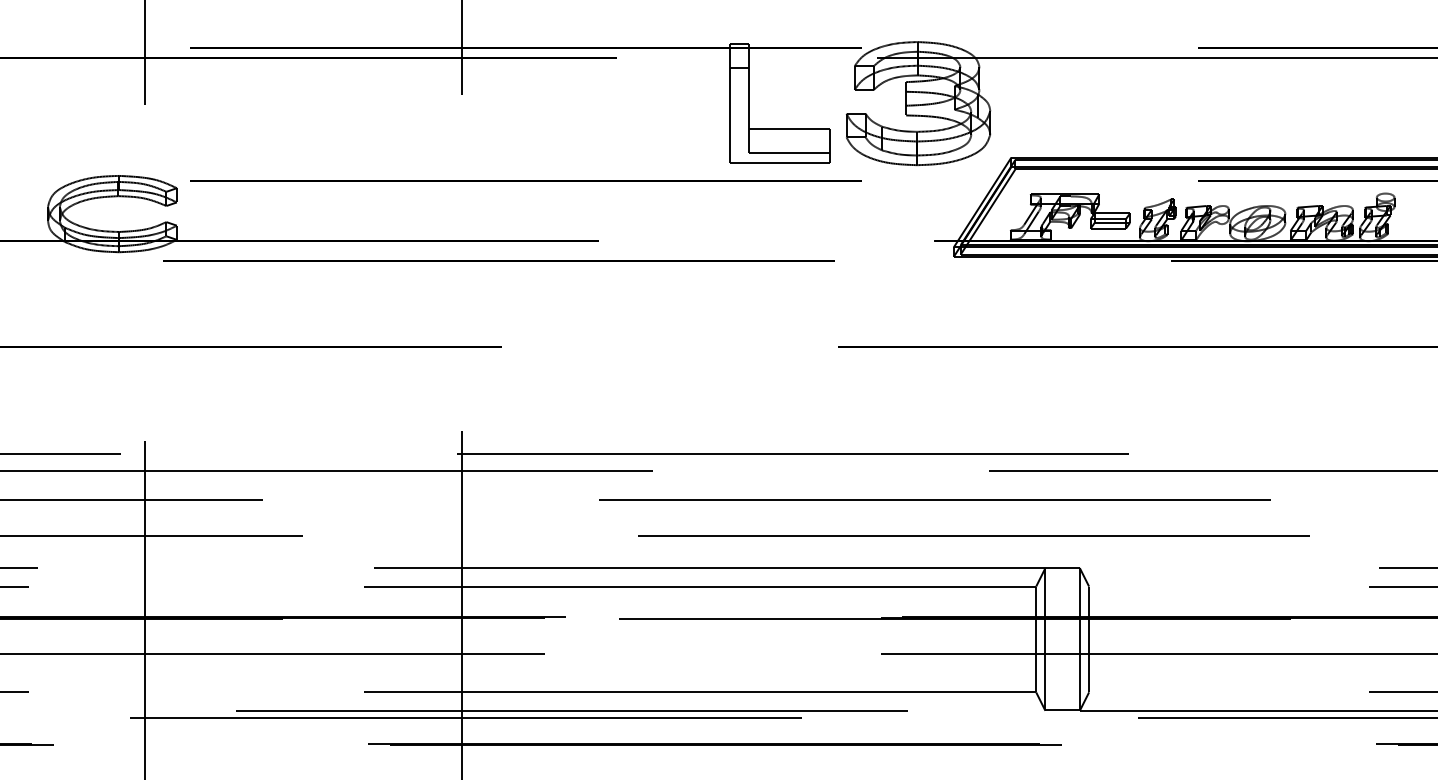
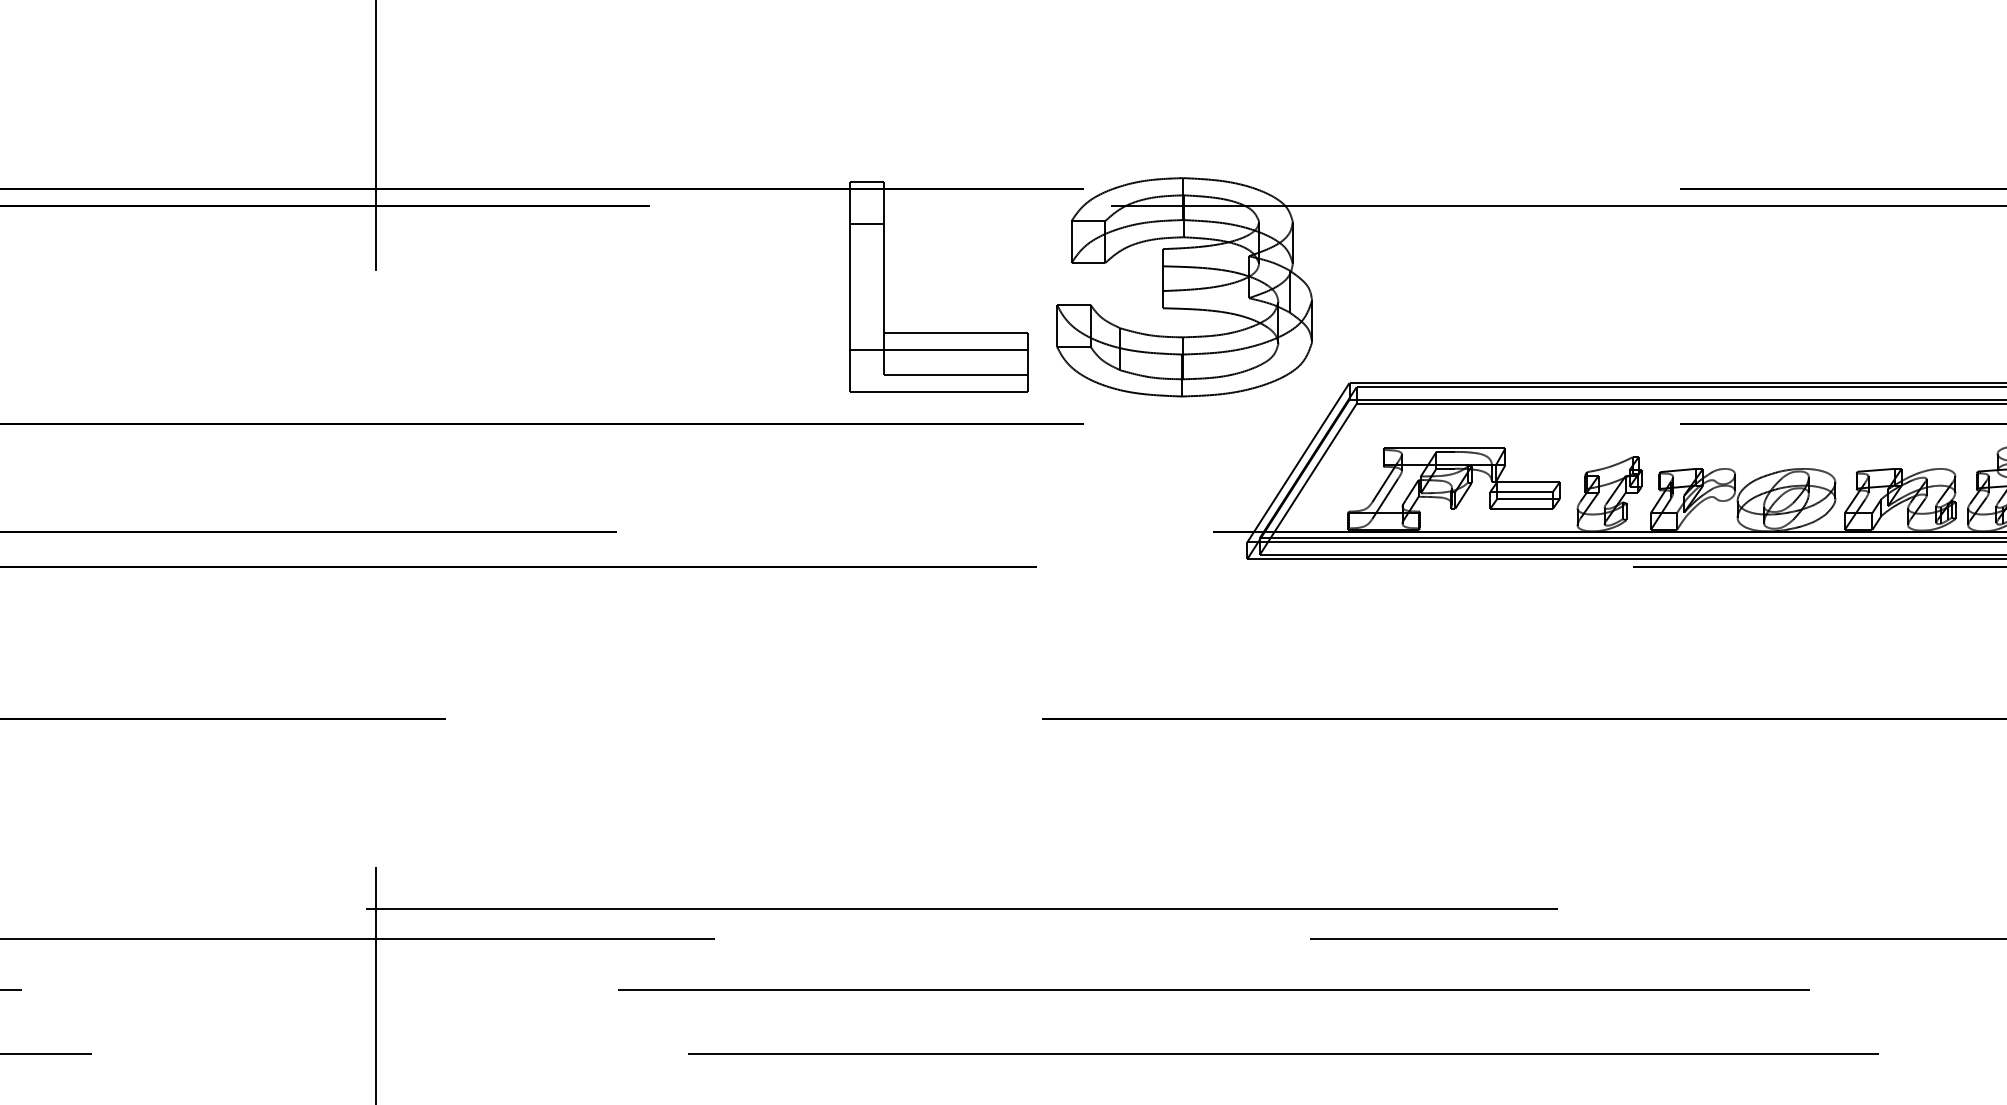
line: (779, 139) -> (938, 350), added

